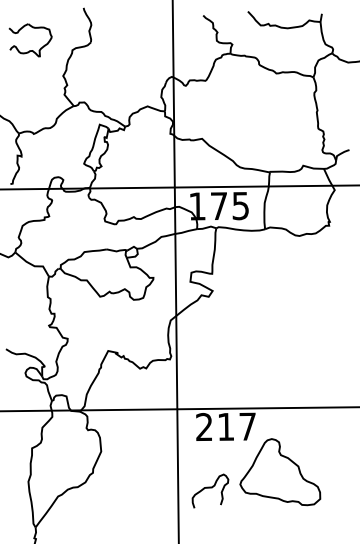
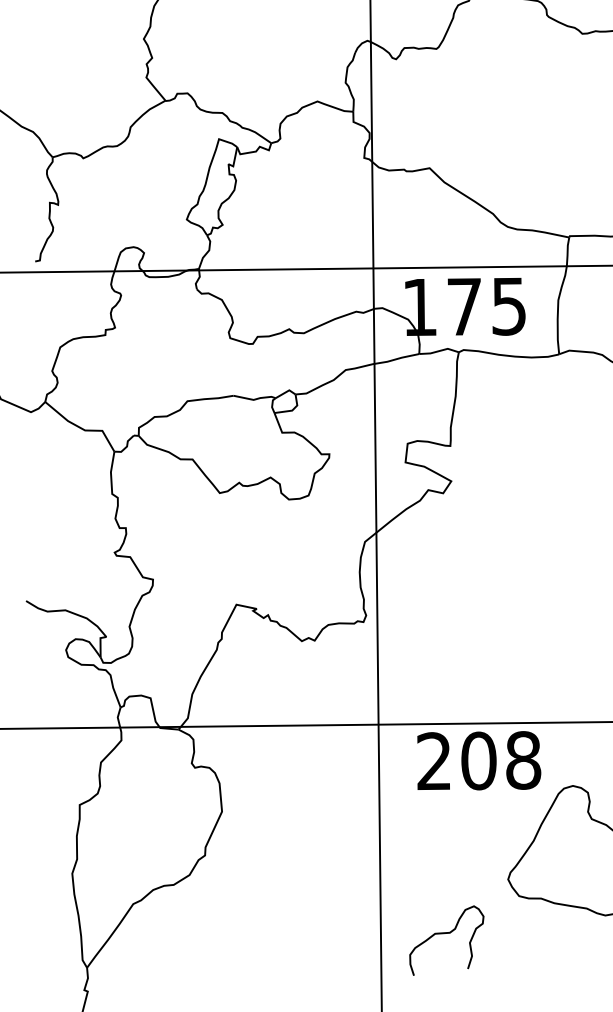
text: (236, 426) -> (500, 760), 217 -> 208
curve: (210, 488) -> (446, 934), moved

